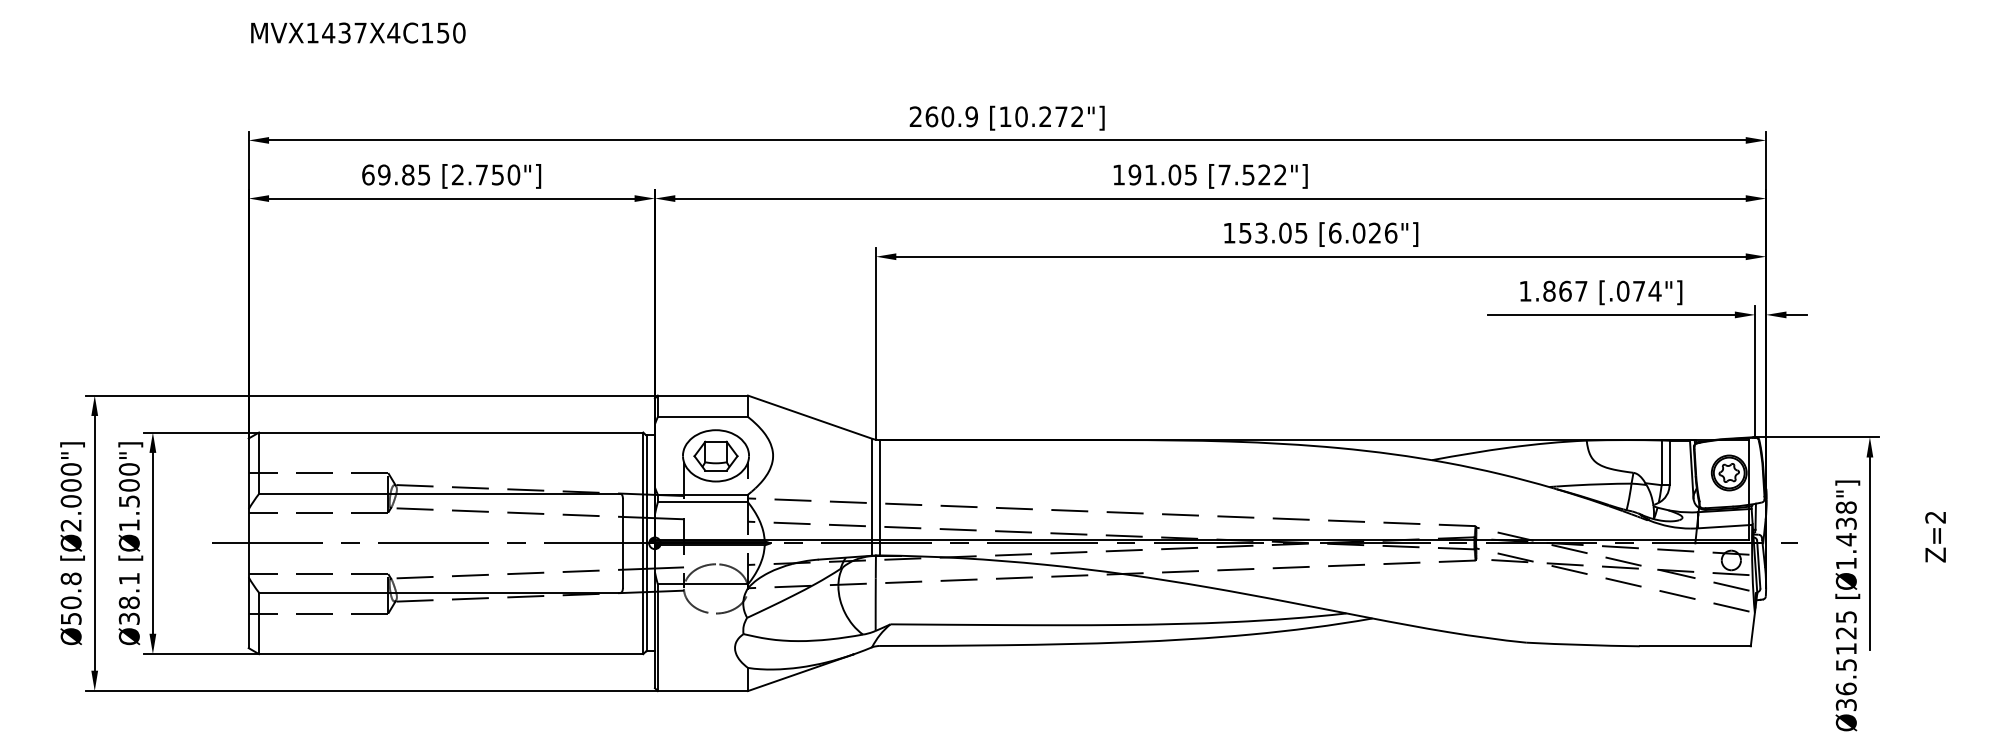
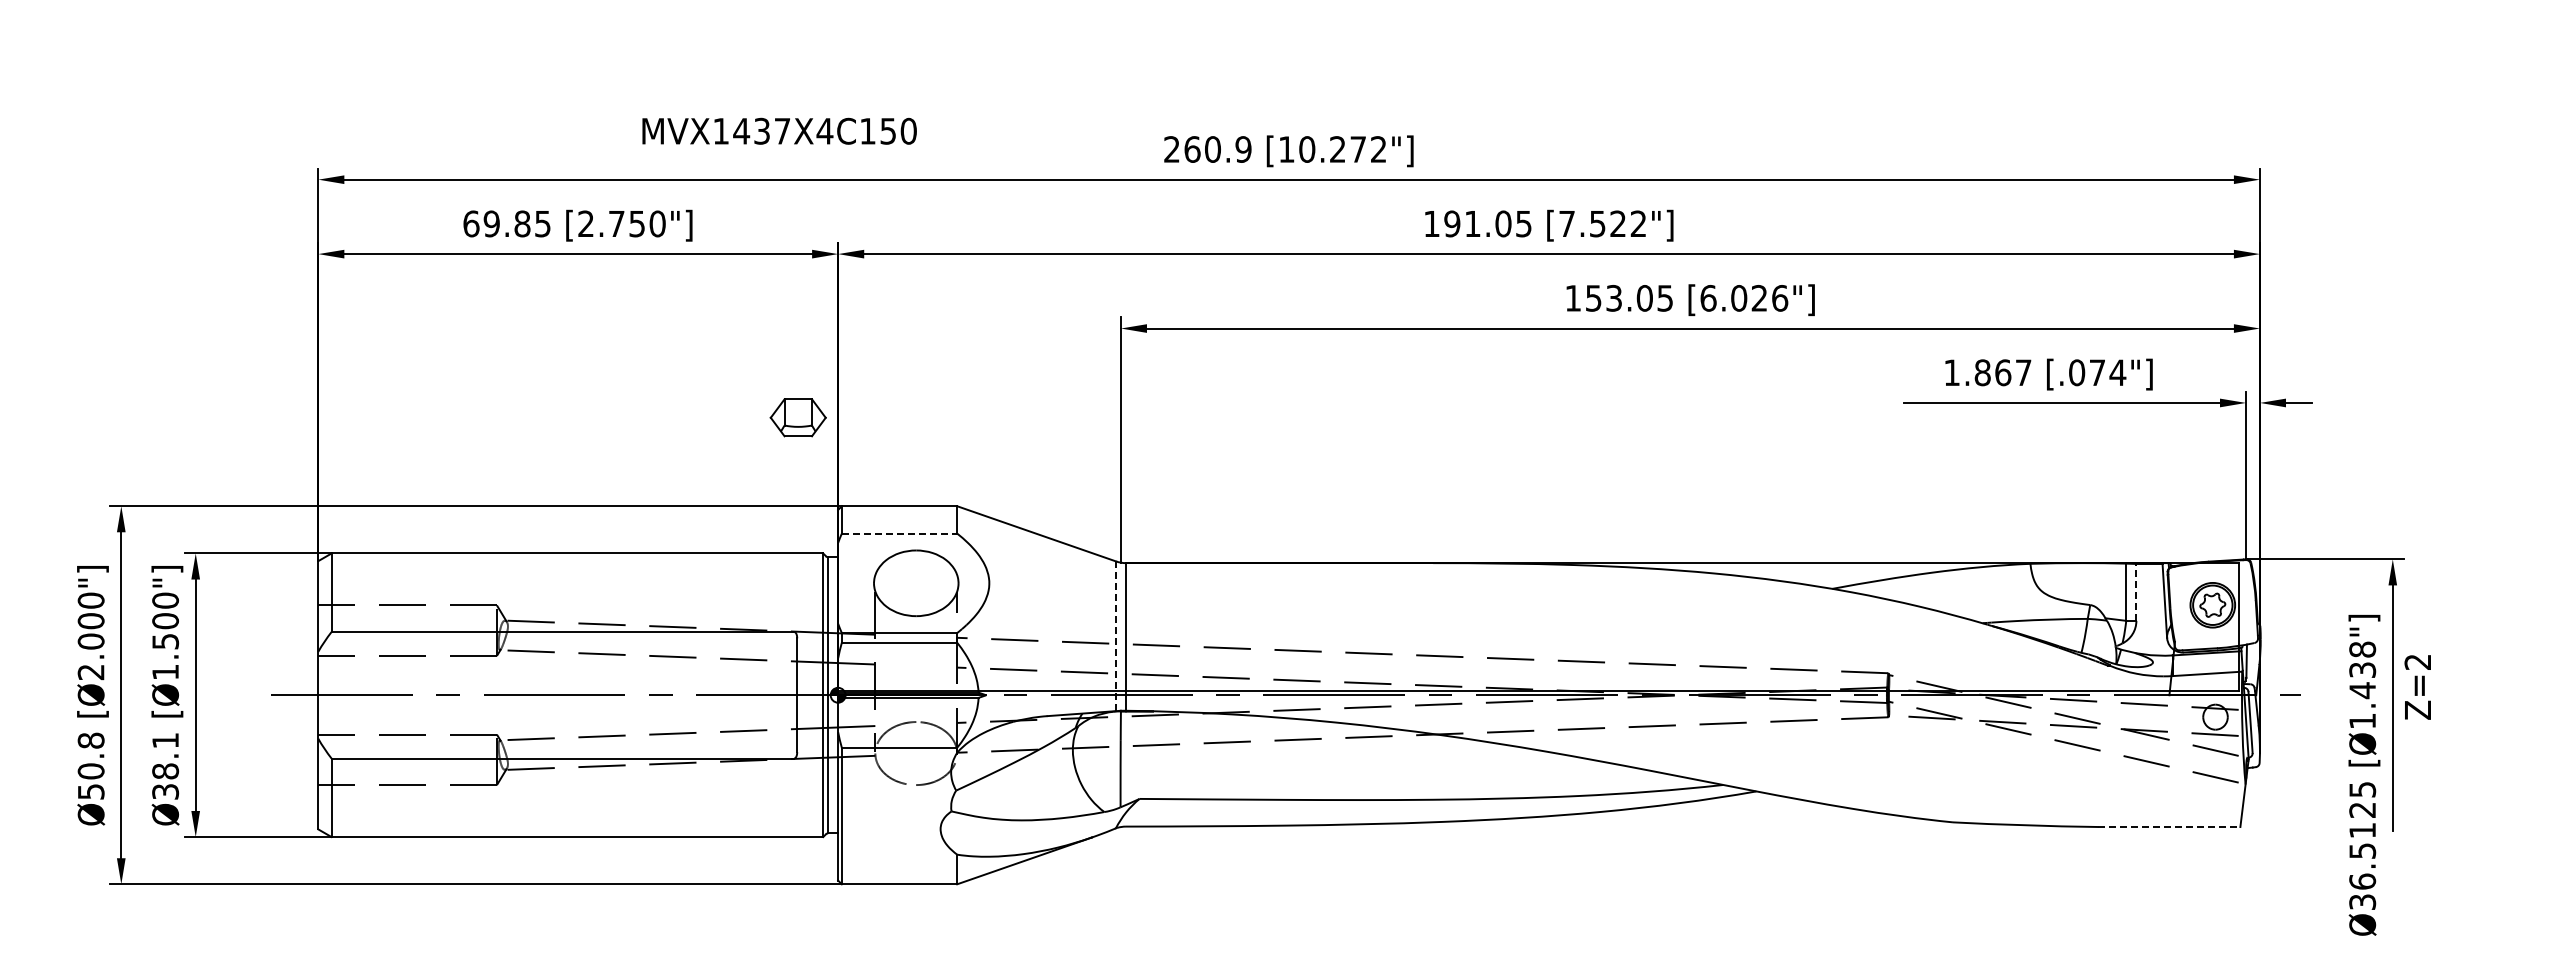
text: (358, 32) -> (779, 130), moved
line: (702, 416) -> (899, 533), solid -> dashed
part: (715, 455) -> (797, 417), moved
line: (1669, 462) -> (2136, 591), solid -> dashed
line: (872, 497) -> (1116, 636), solid -> dashed
text: (1935, 537) -> (2417, 687), moved
line: (1695, 646) -> (2169, 827), solid -> dashed

